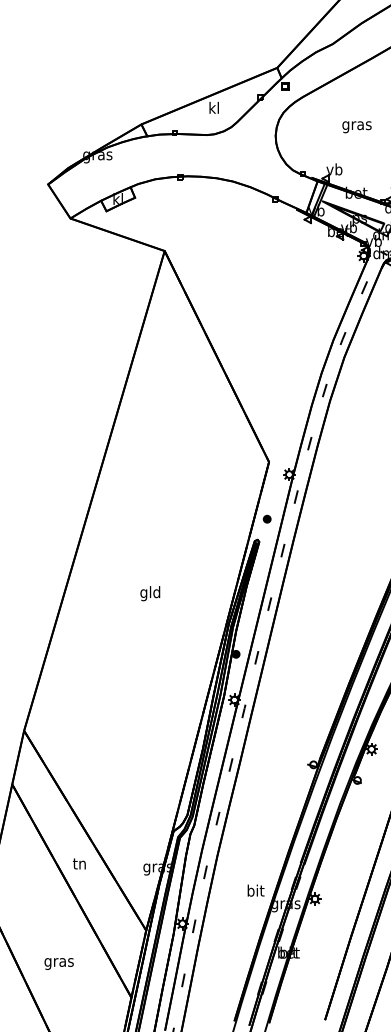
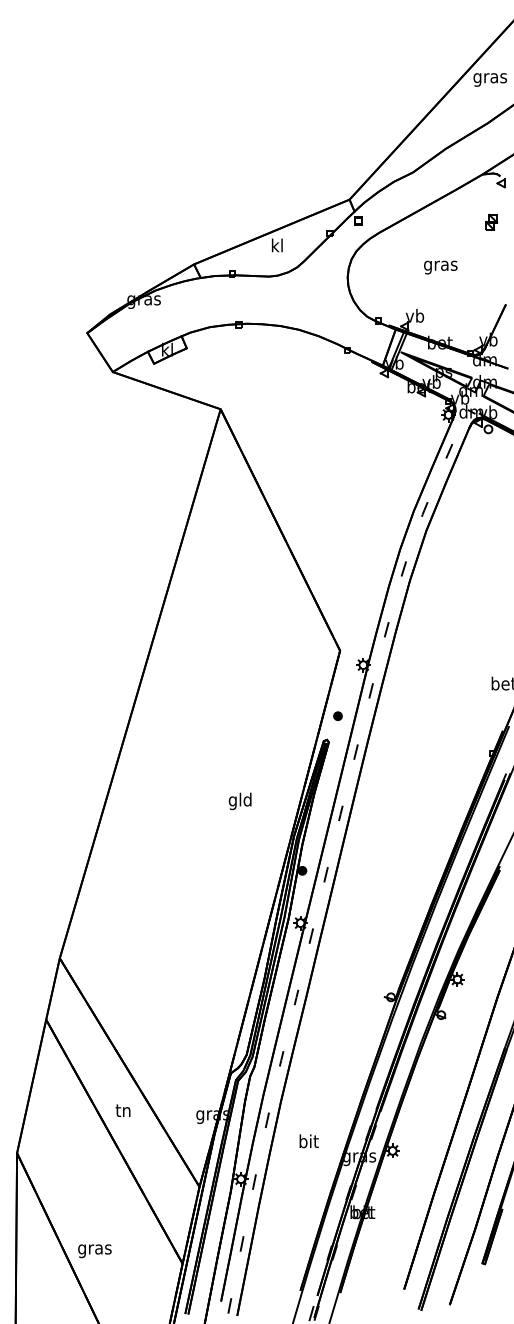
text: (149, 593) -> (239, 801), moved
text: (255, 890) -> (308, 1141), moved
text: (58, 964) -> (94, 1251), moved

